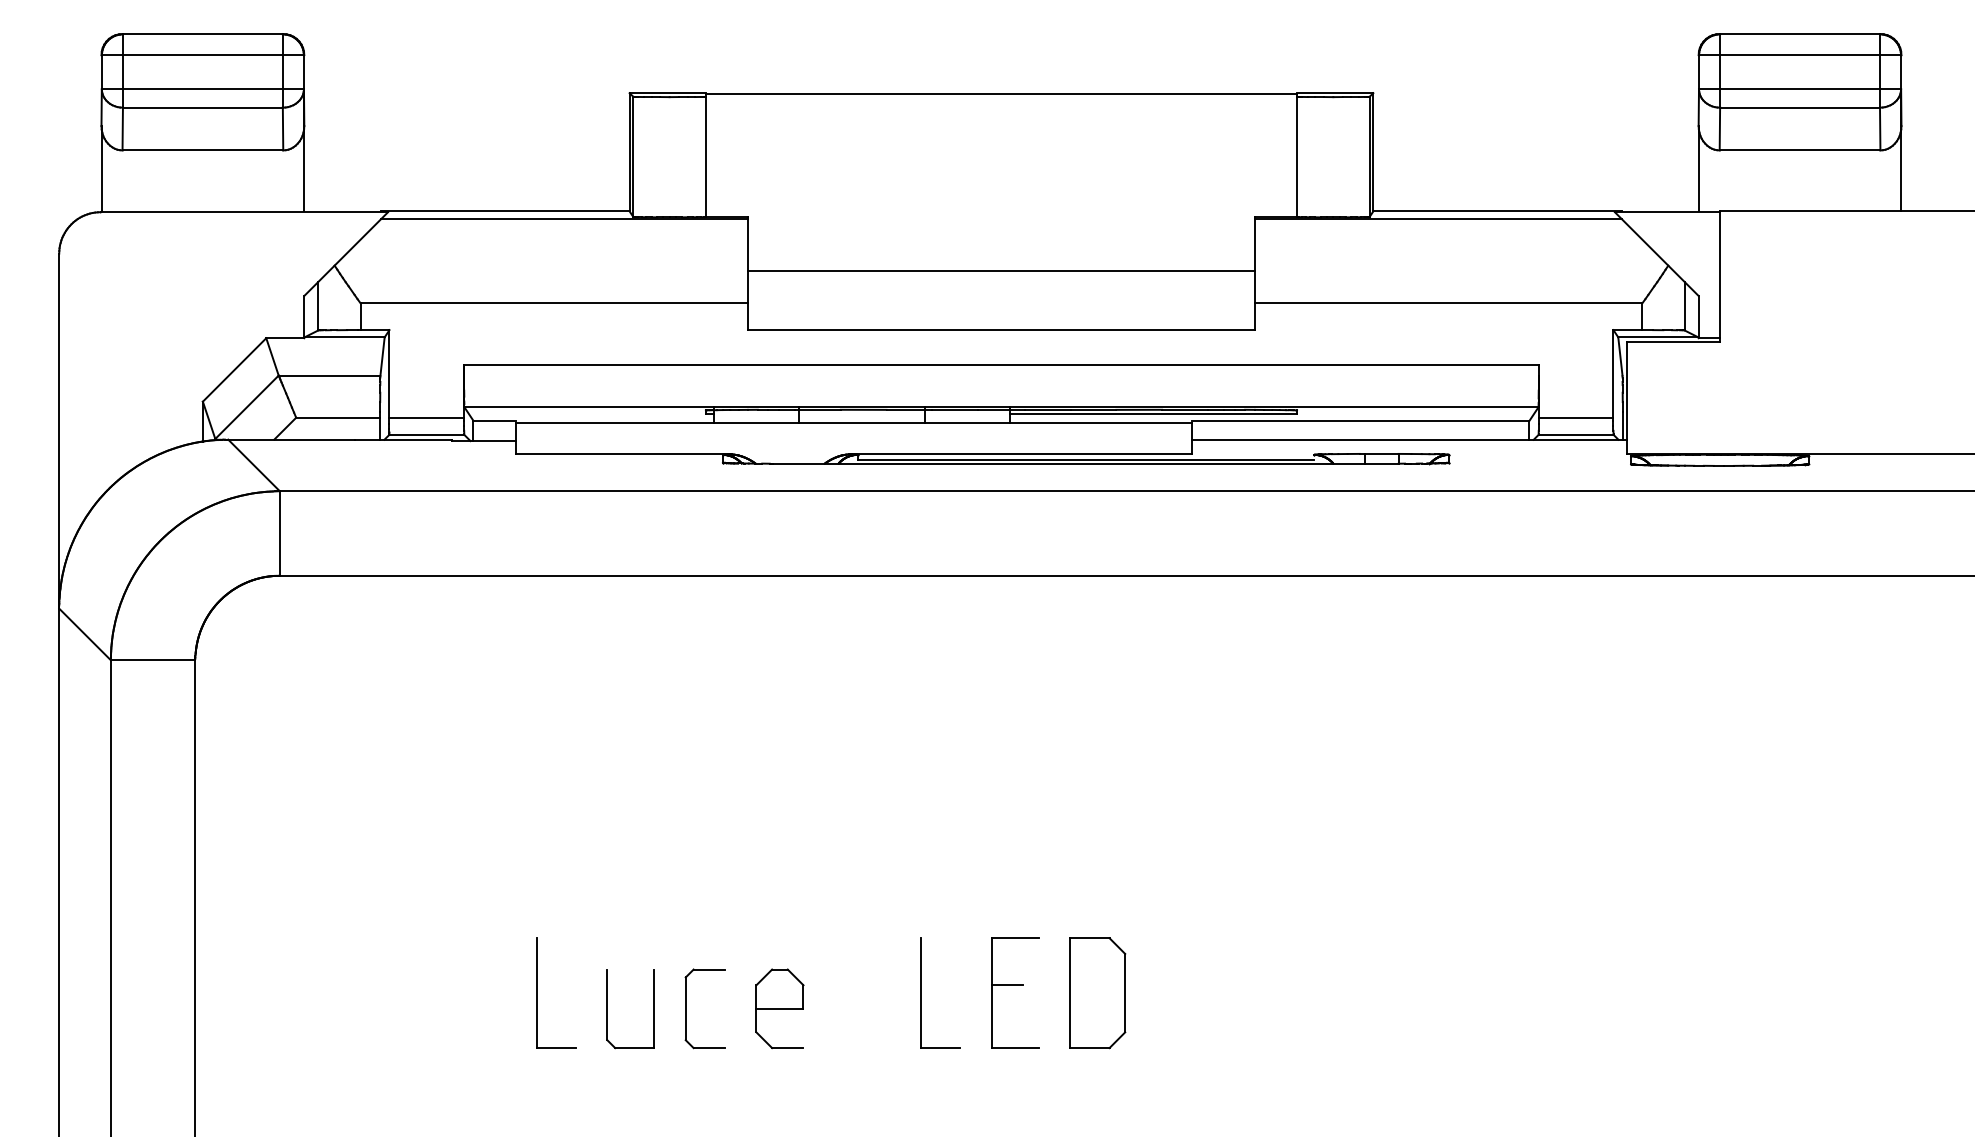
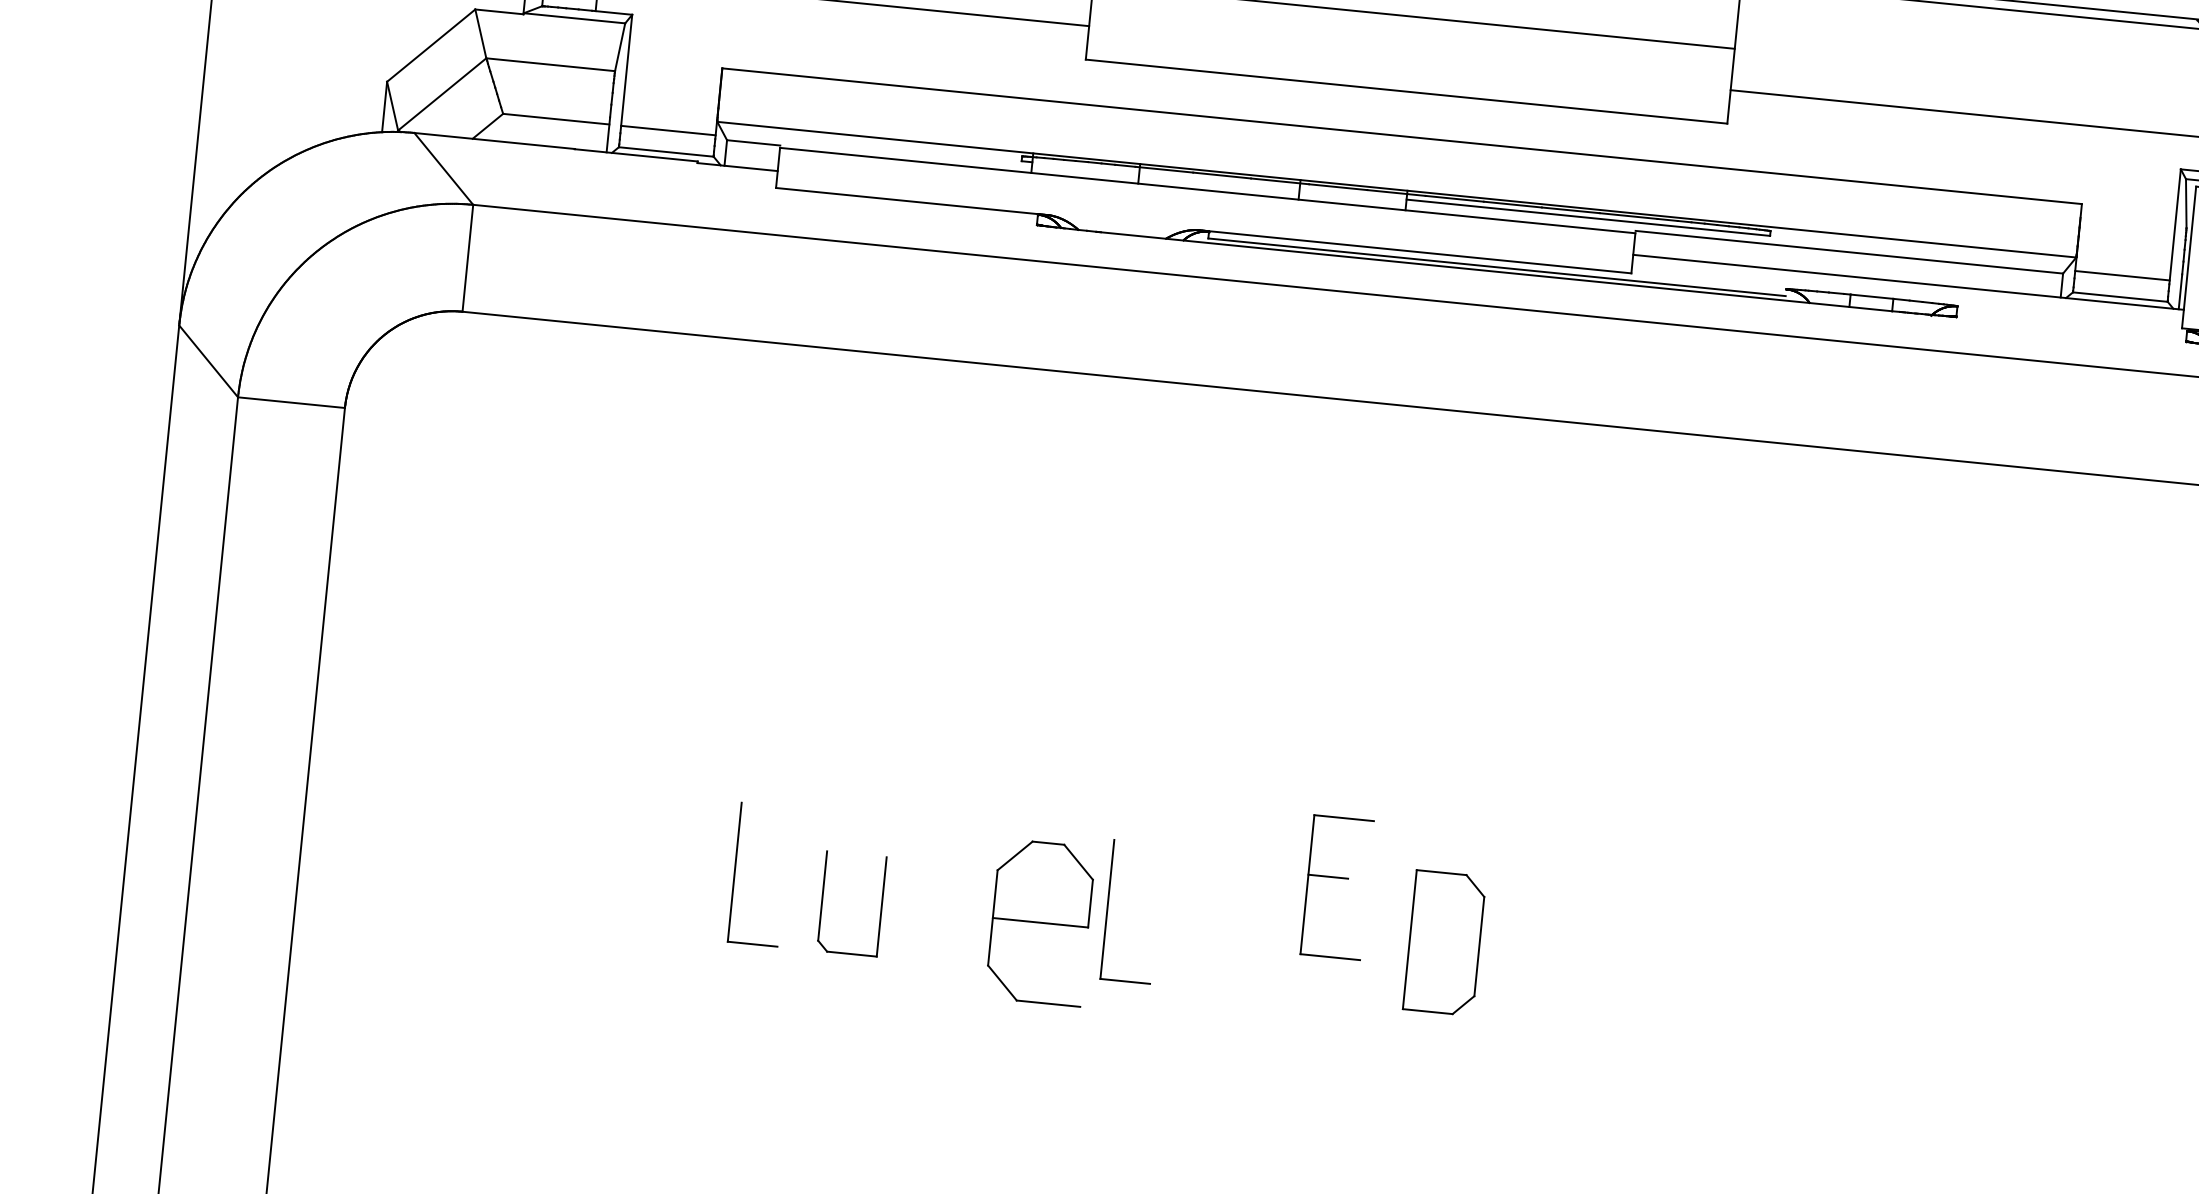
part: (1015, 985) -> (1338, 878), moved
part: (921, 992) -> (1107, 908), moved
part: (686, 1008) -> (922, 910), removed
part: (779, 1008) -> (1040, 922), size x1.6

